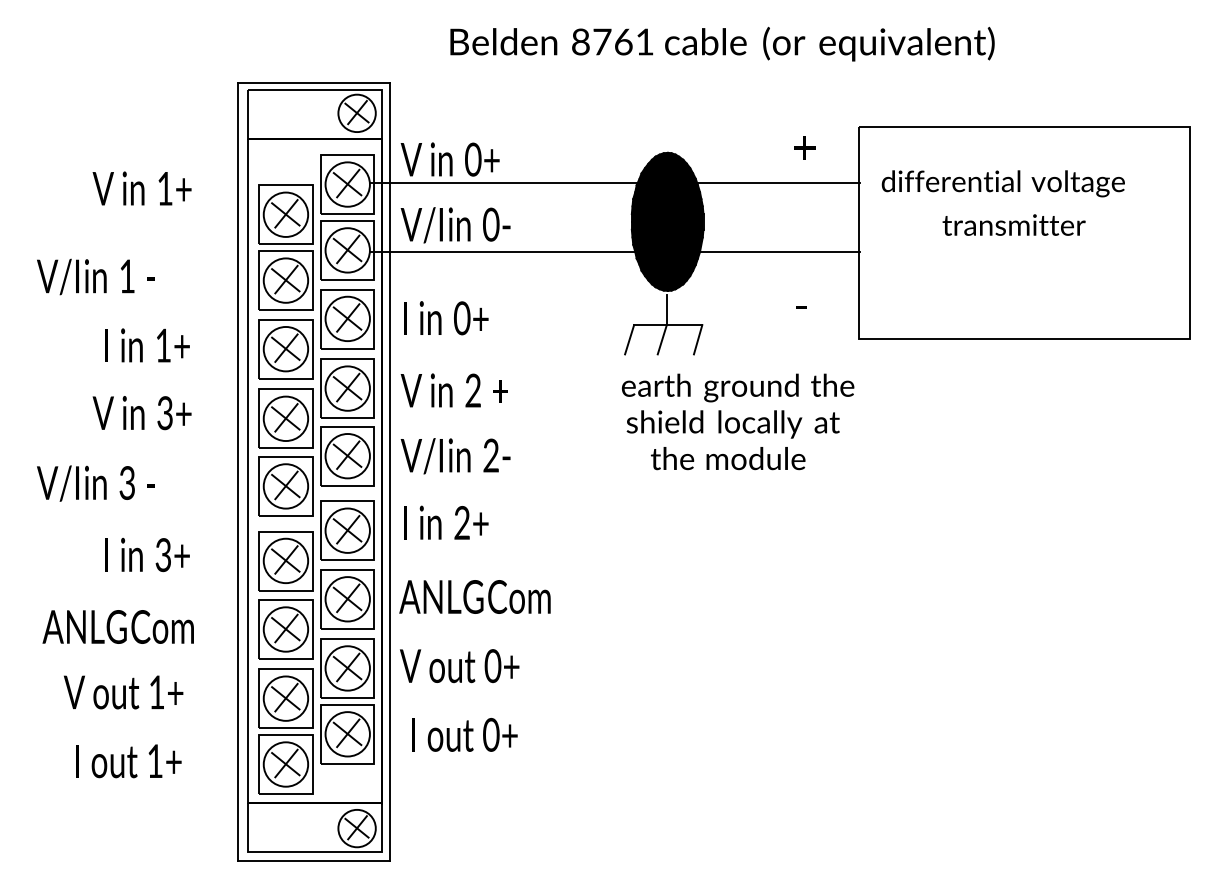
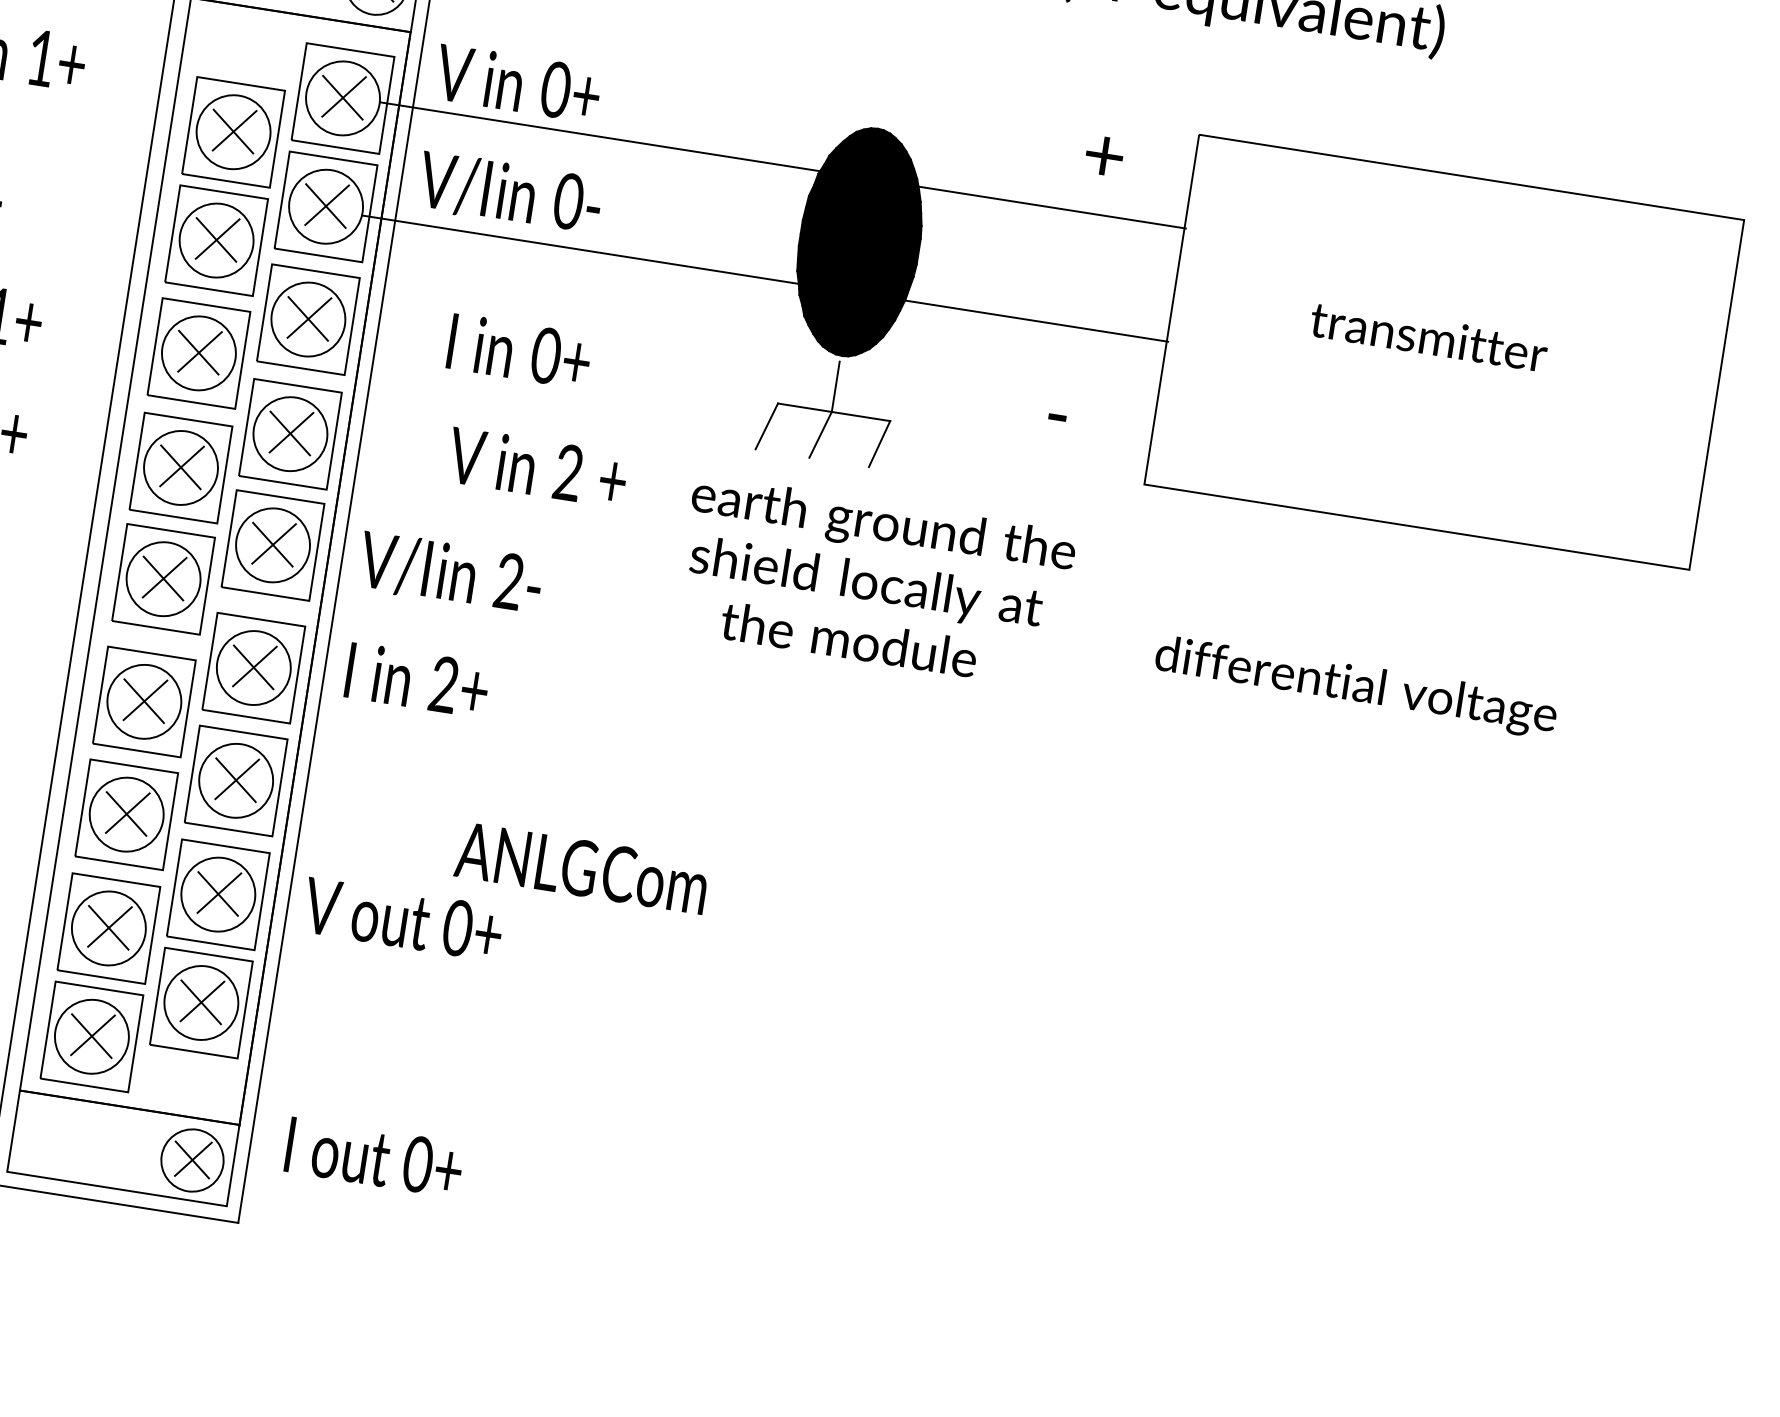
text: (1002, 183) -> (1354, 686), moved
text: (446, 318) -> (520, 351), moved
text: (453, 390) -> (536, 467), moved
text: (737, 421) -> (873, 580), moved
text: (474, 596) -> (581, 867), moved
text: (464, 734) -> (374, 1156), moved

